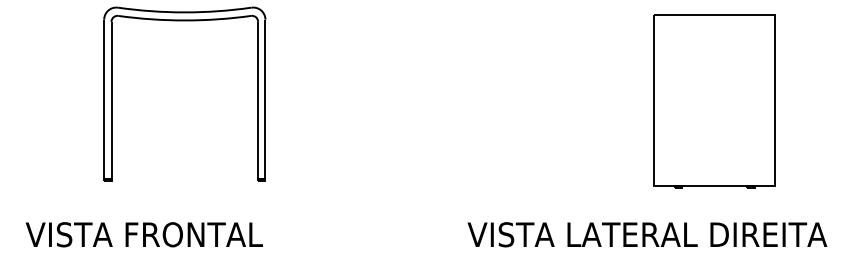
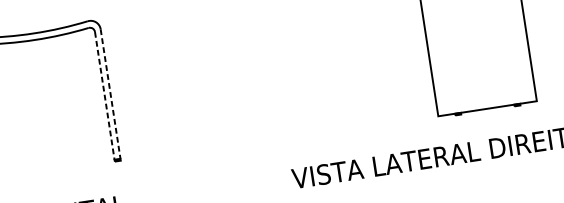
line: (265, 99) -> (110, 94), solid -> dashed
line: (258, 100) -> (105, 96), solid -> dashed

